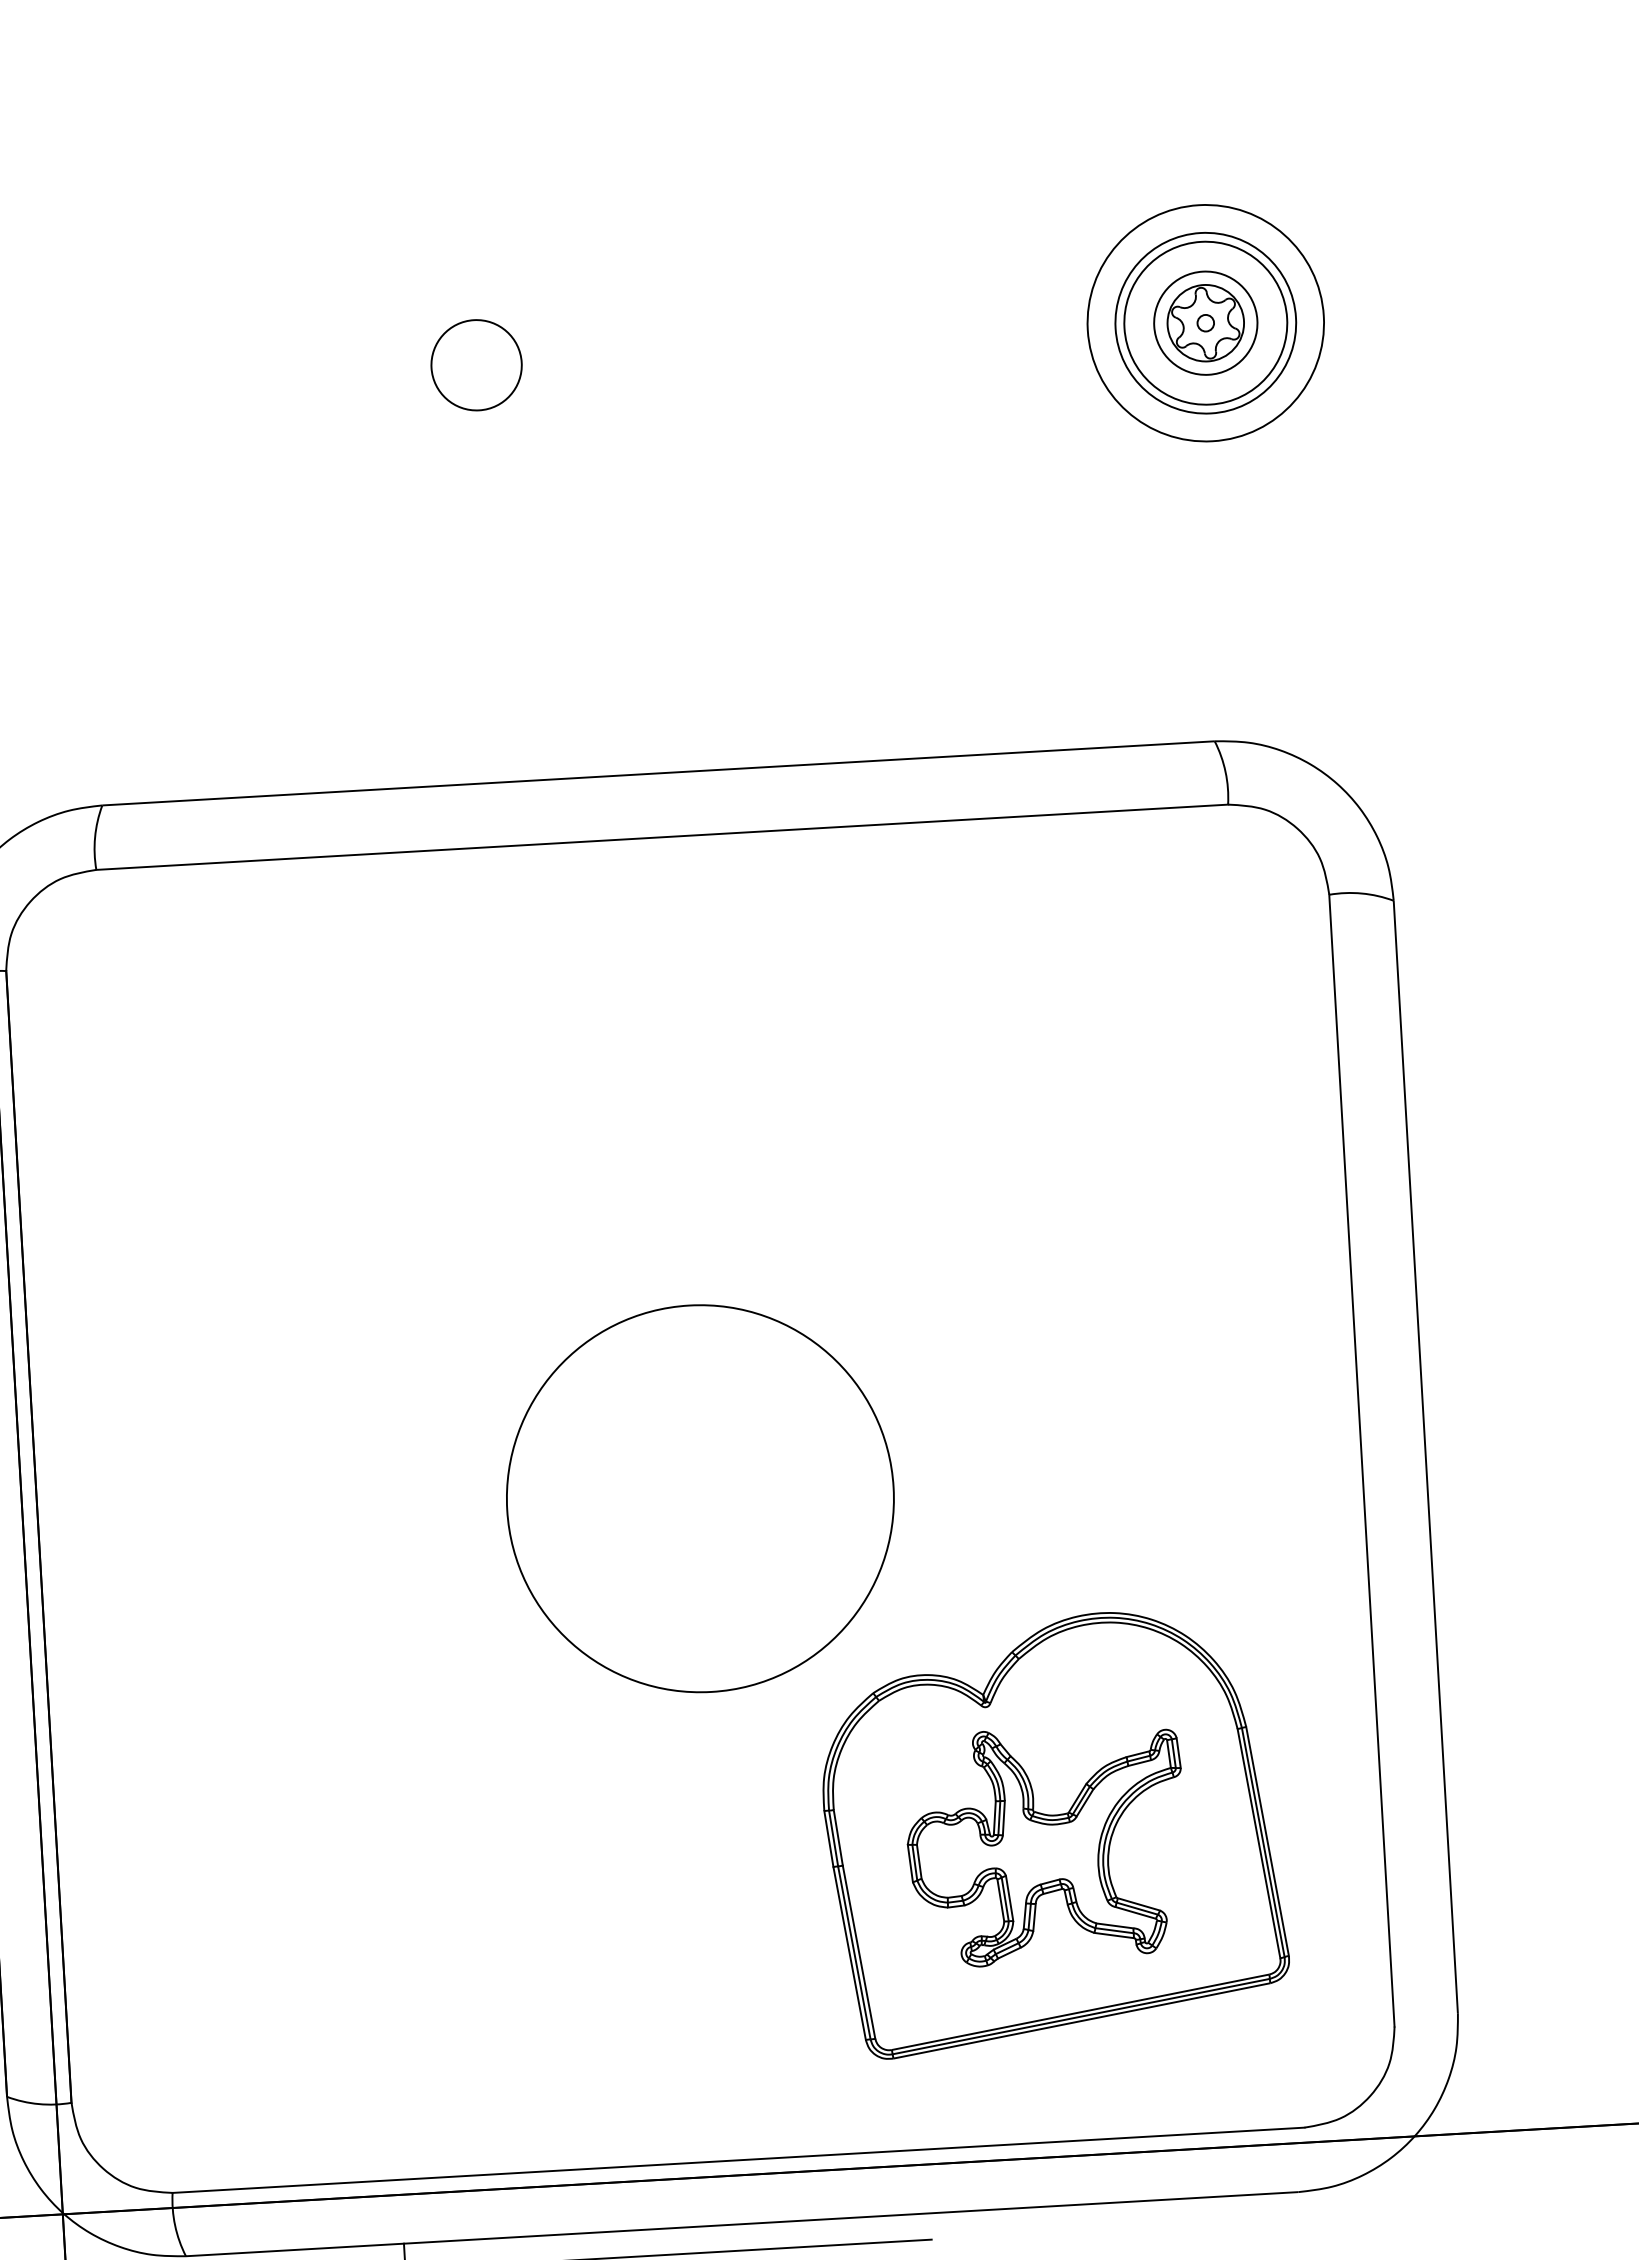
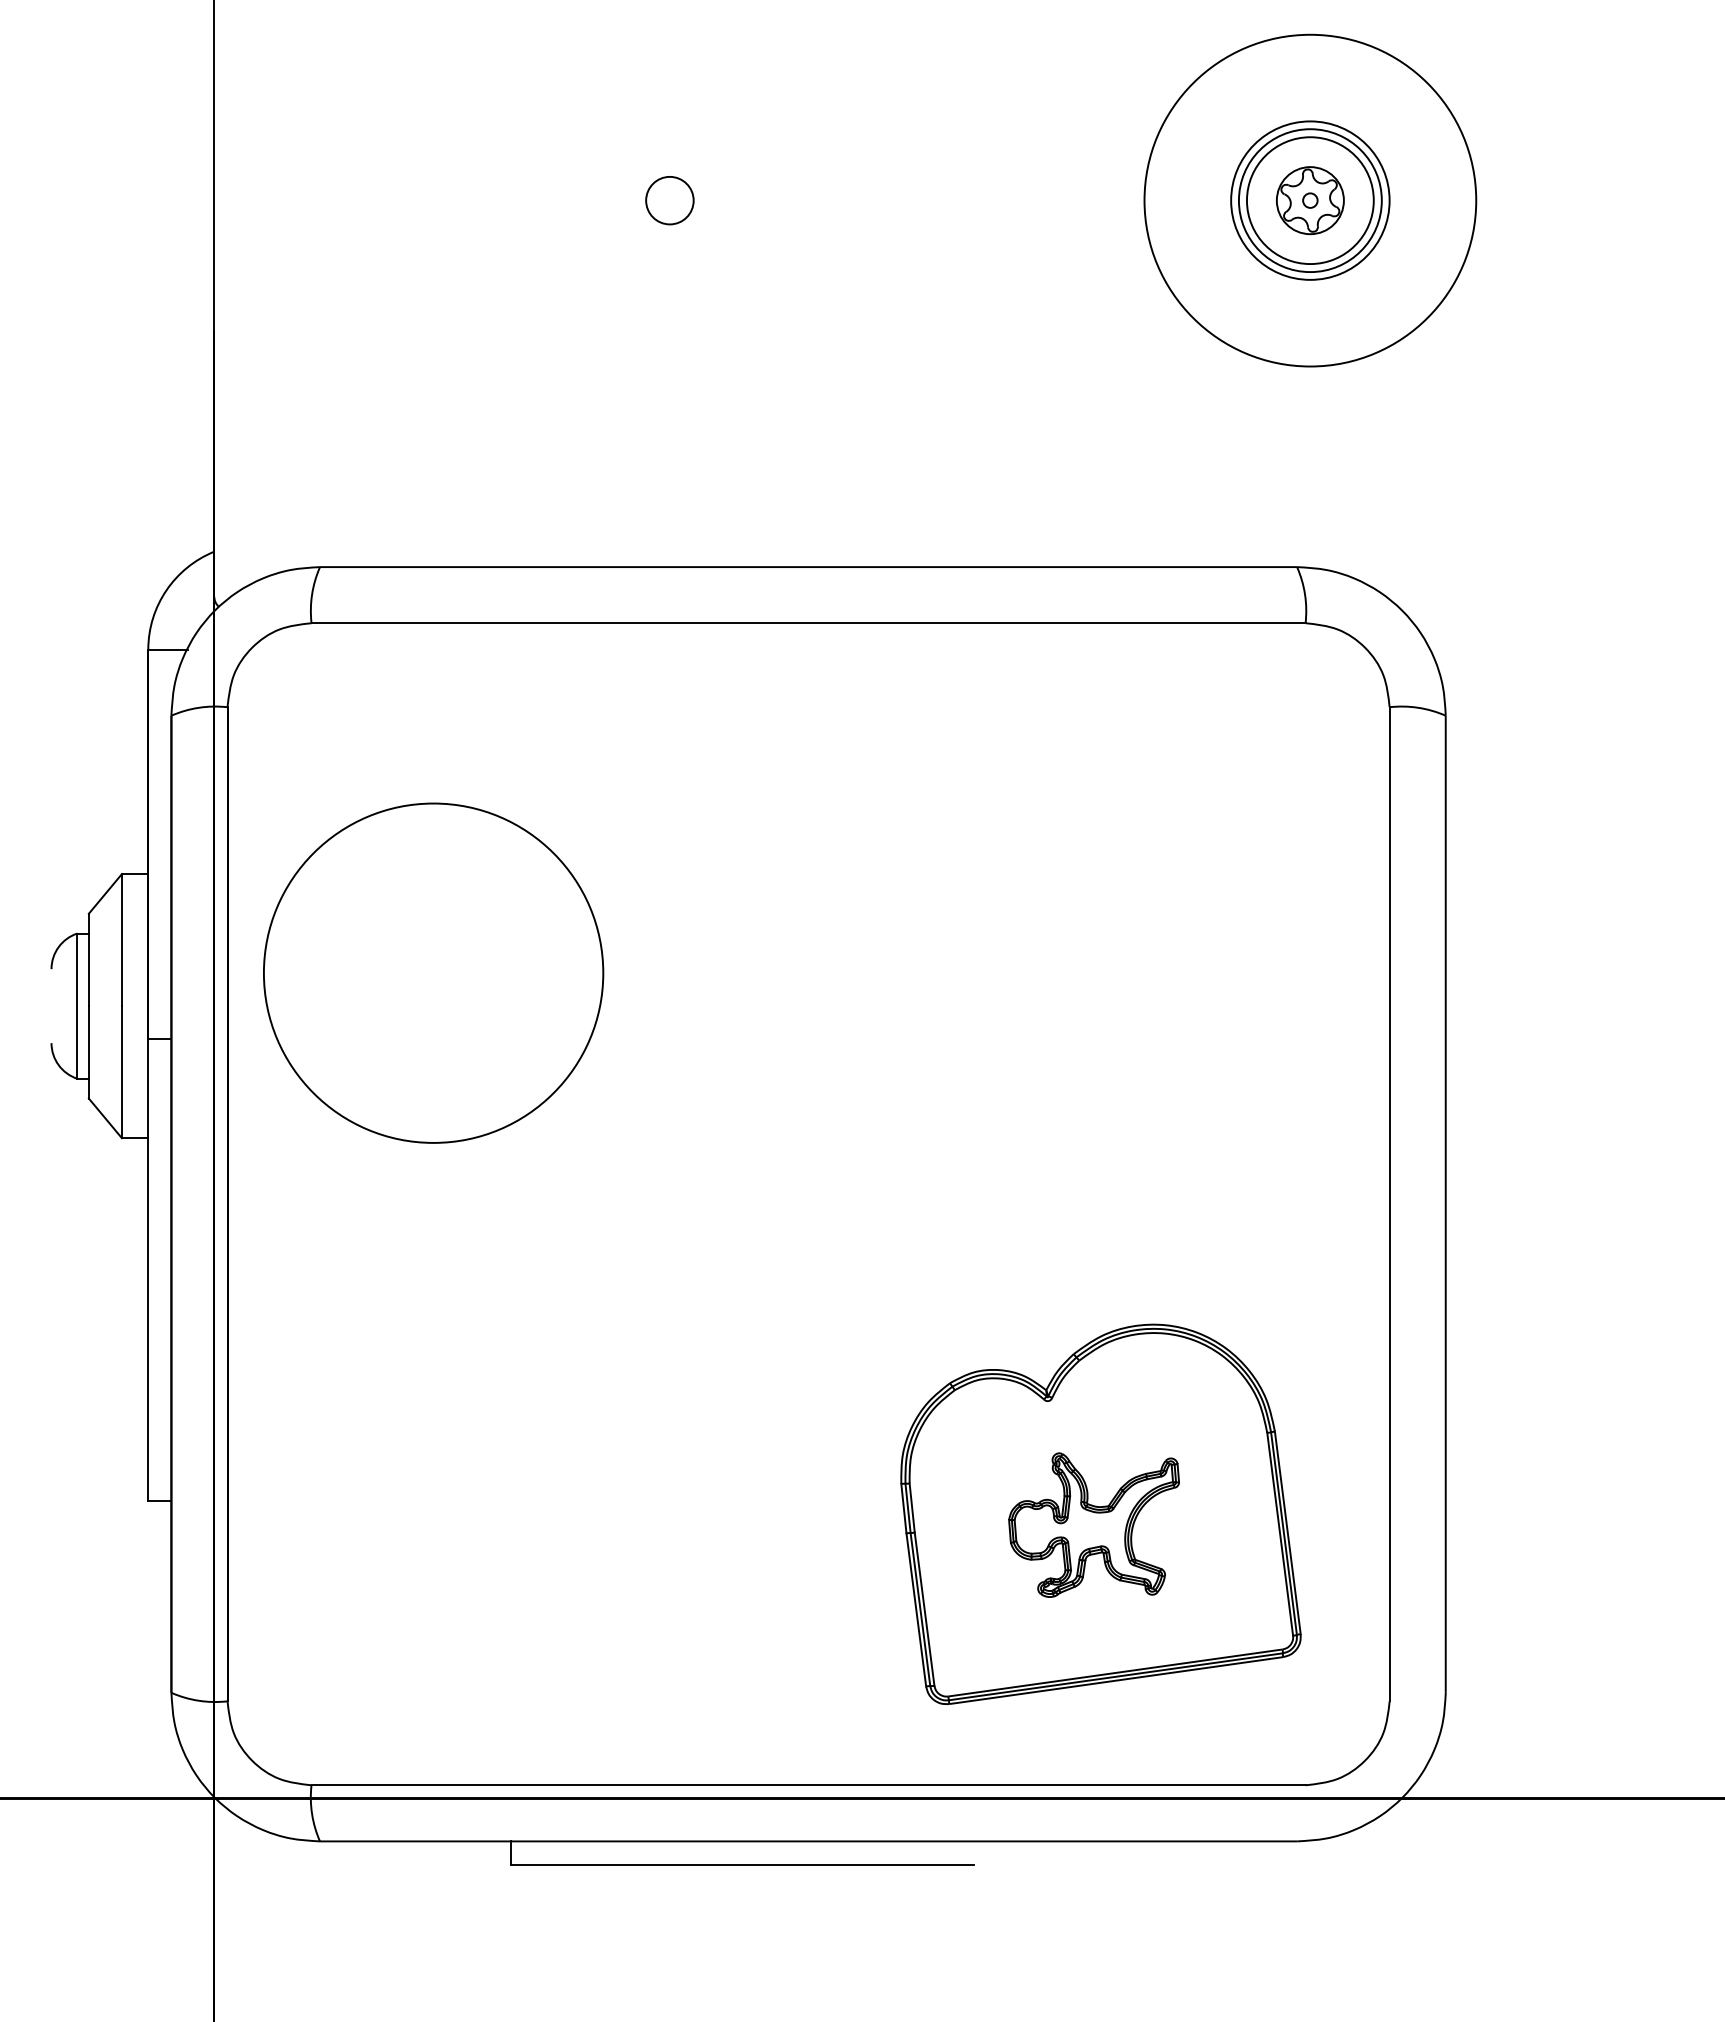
circle: (1205, 323) -> (1310, 200), size x1.4
circle: (1205, 323) -> (1310, 200), size x1.6
circle: (476, 365) -> (669, 200), size x0.6
circle: (700, 1497) -> (433, 972), moved
part: (1045, 1844) -> (1093, 1524), size x0.7

